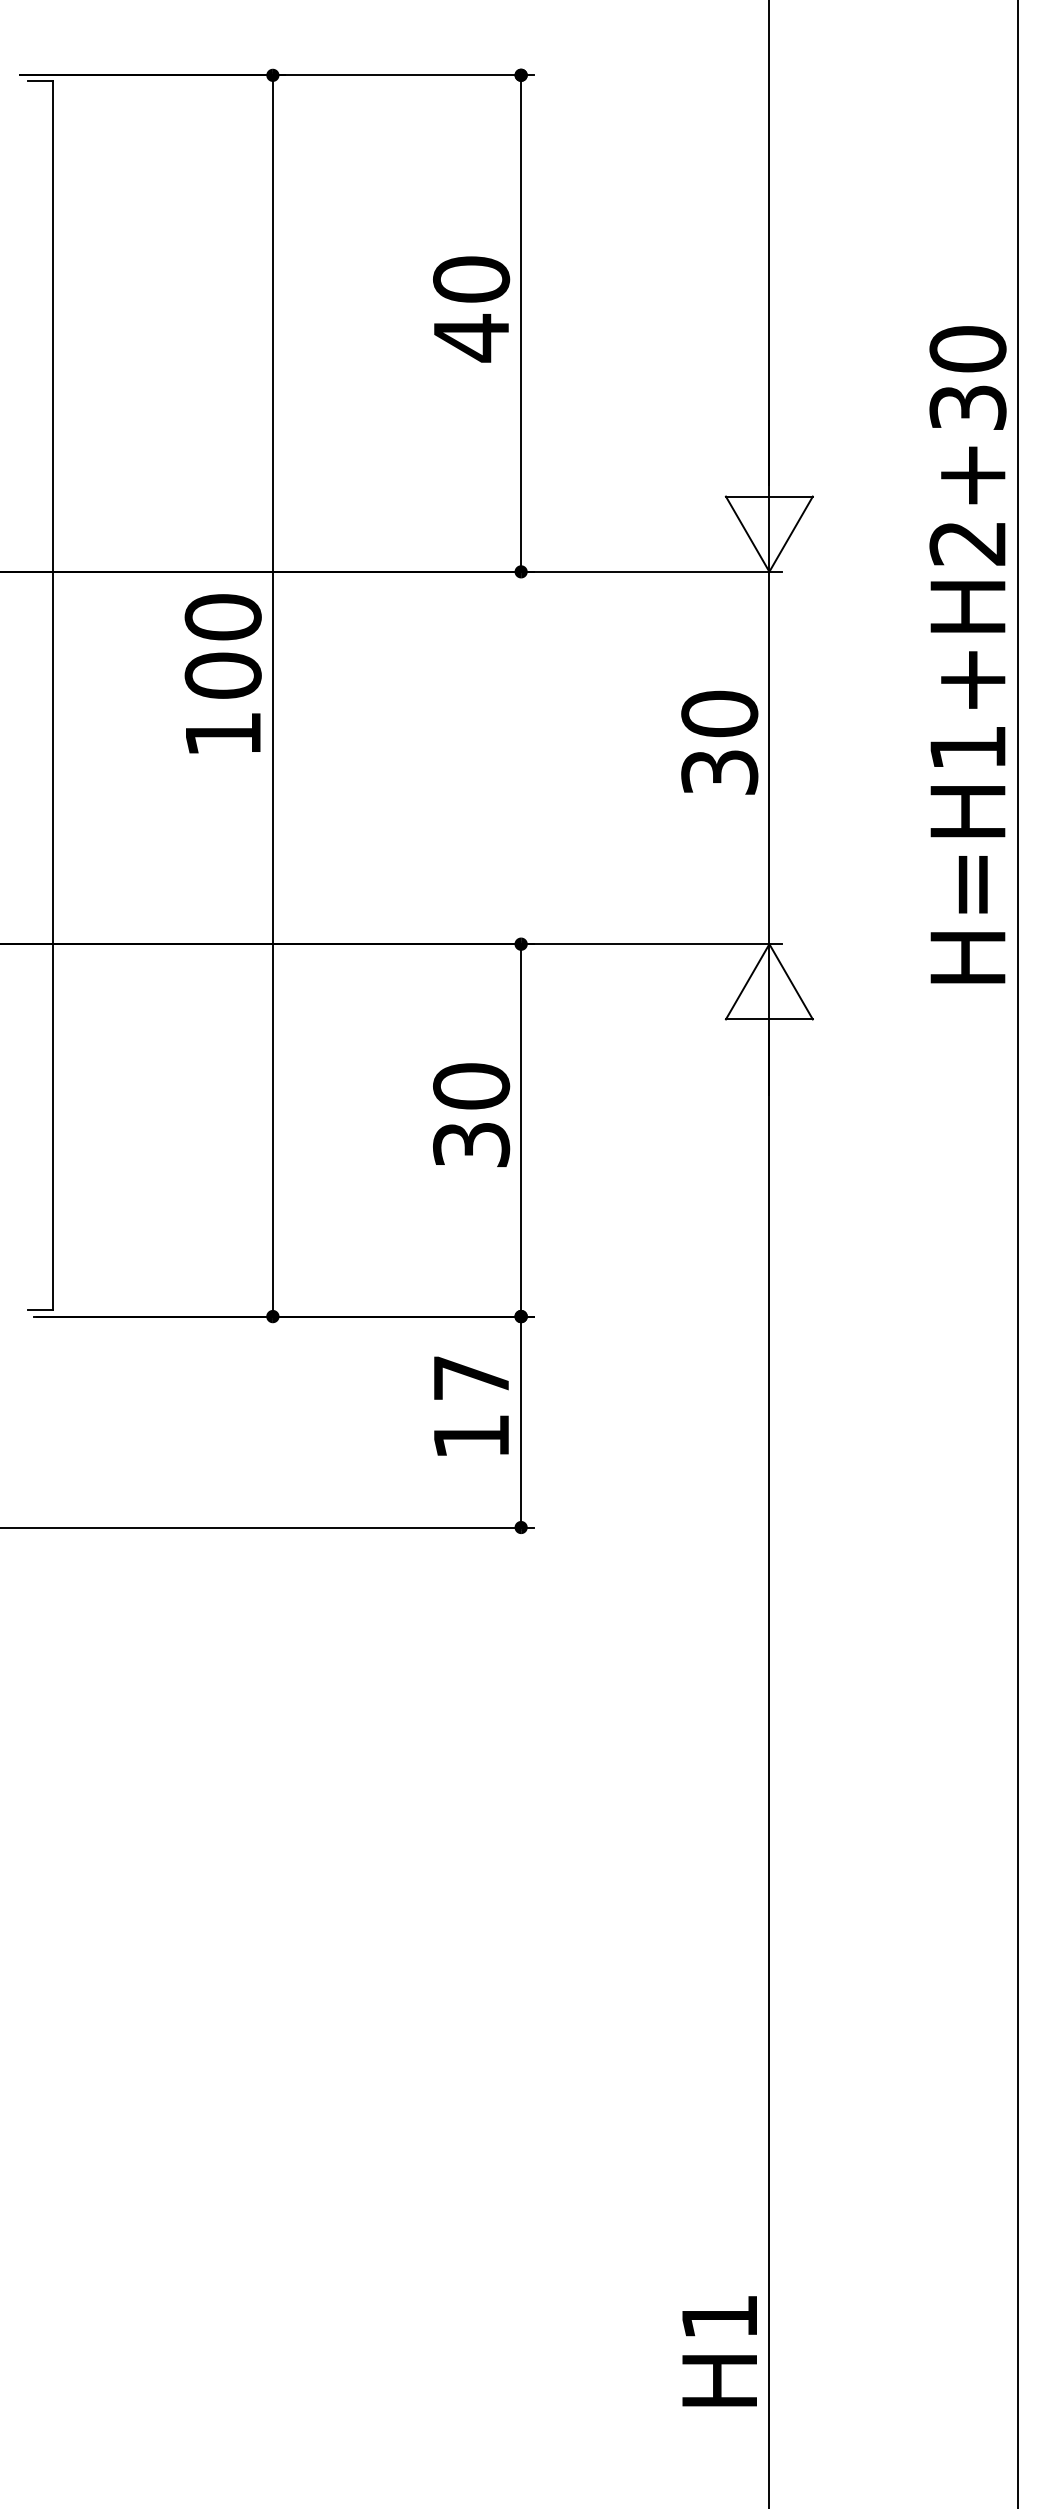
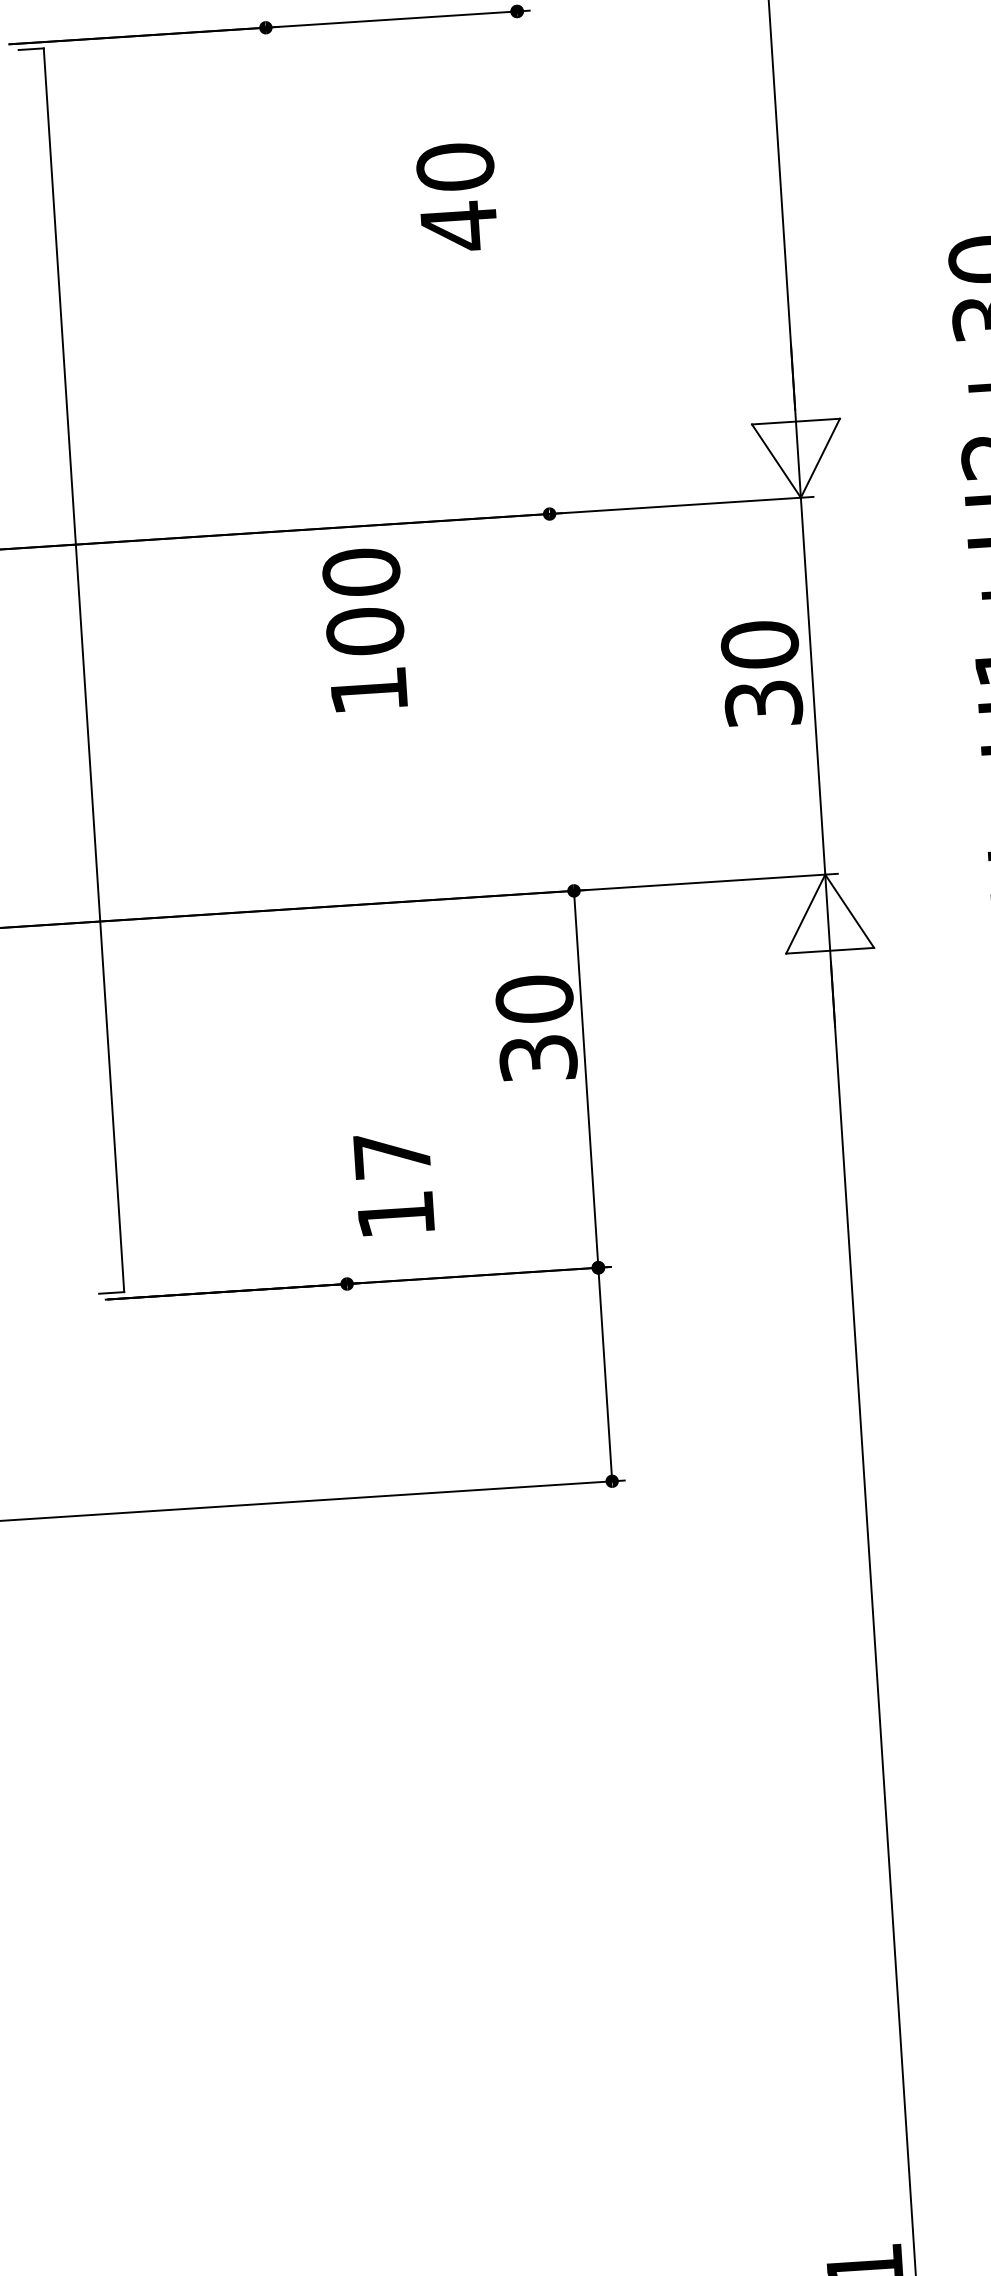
text: (471, 309) -> (457, 197), moved
line: (521, 323) -> (533, 262), removed
text: (222, 673) -> (364, 629), moved
line: (272, 695) -> (306, 655), removed
text: (471, 1114) -> (536, 1027), moved
text: (471, 1405) -> (394, 1183), moved

